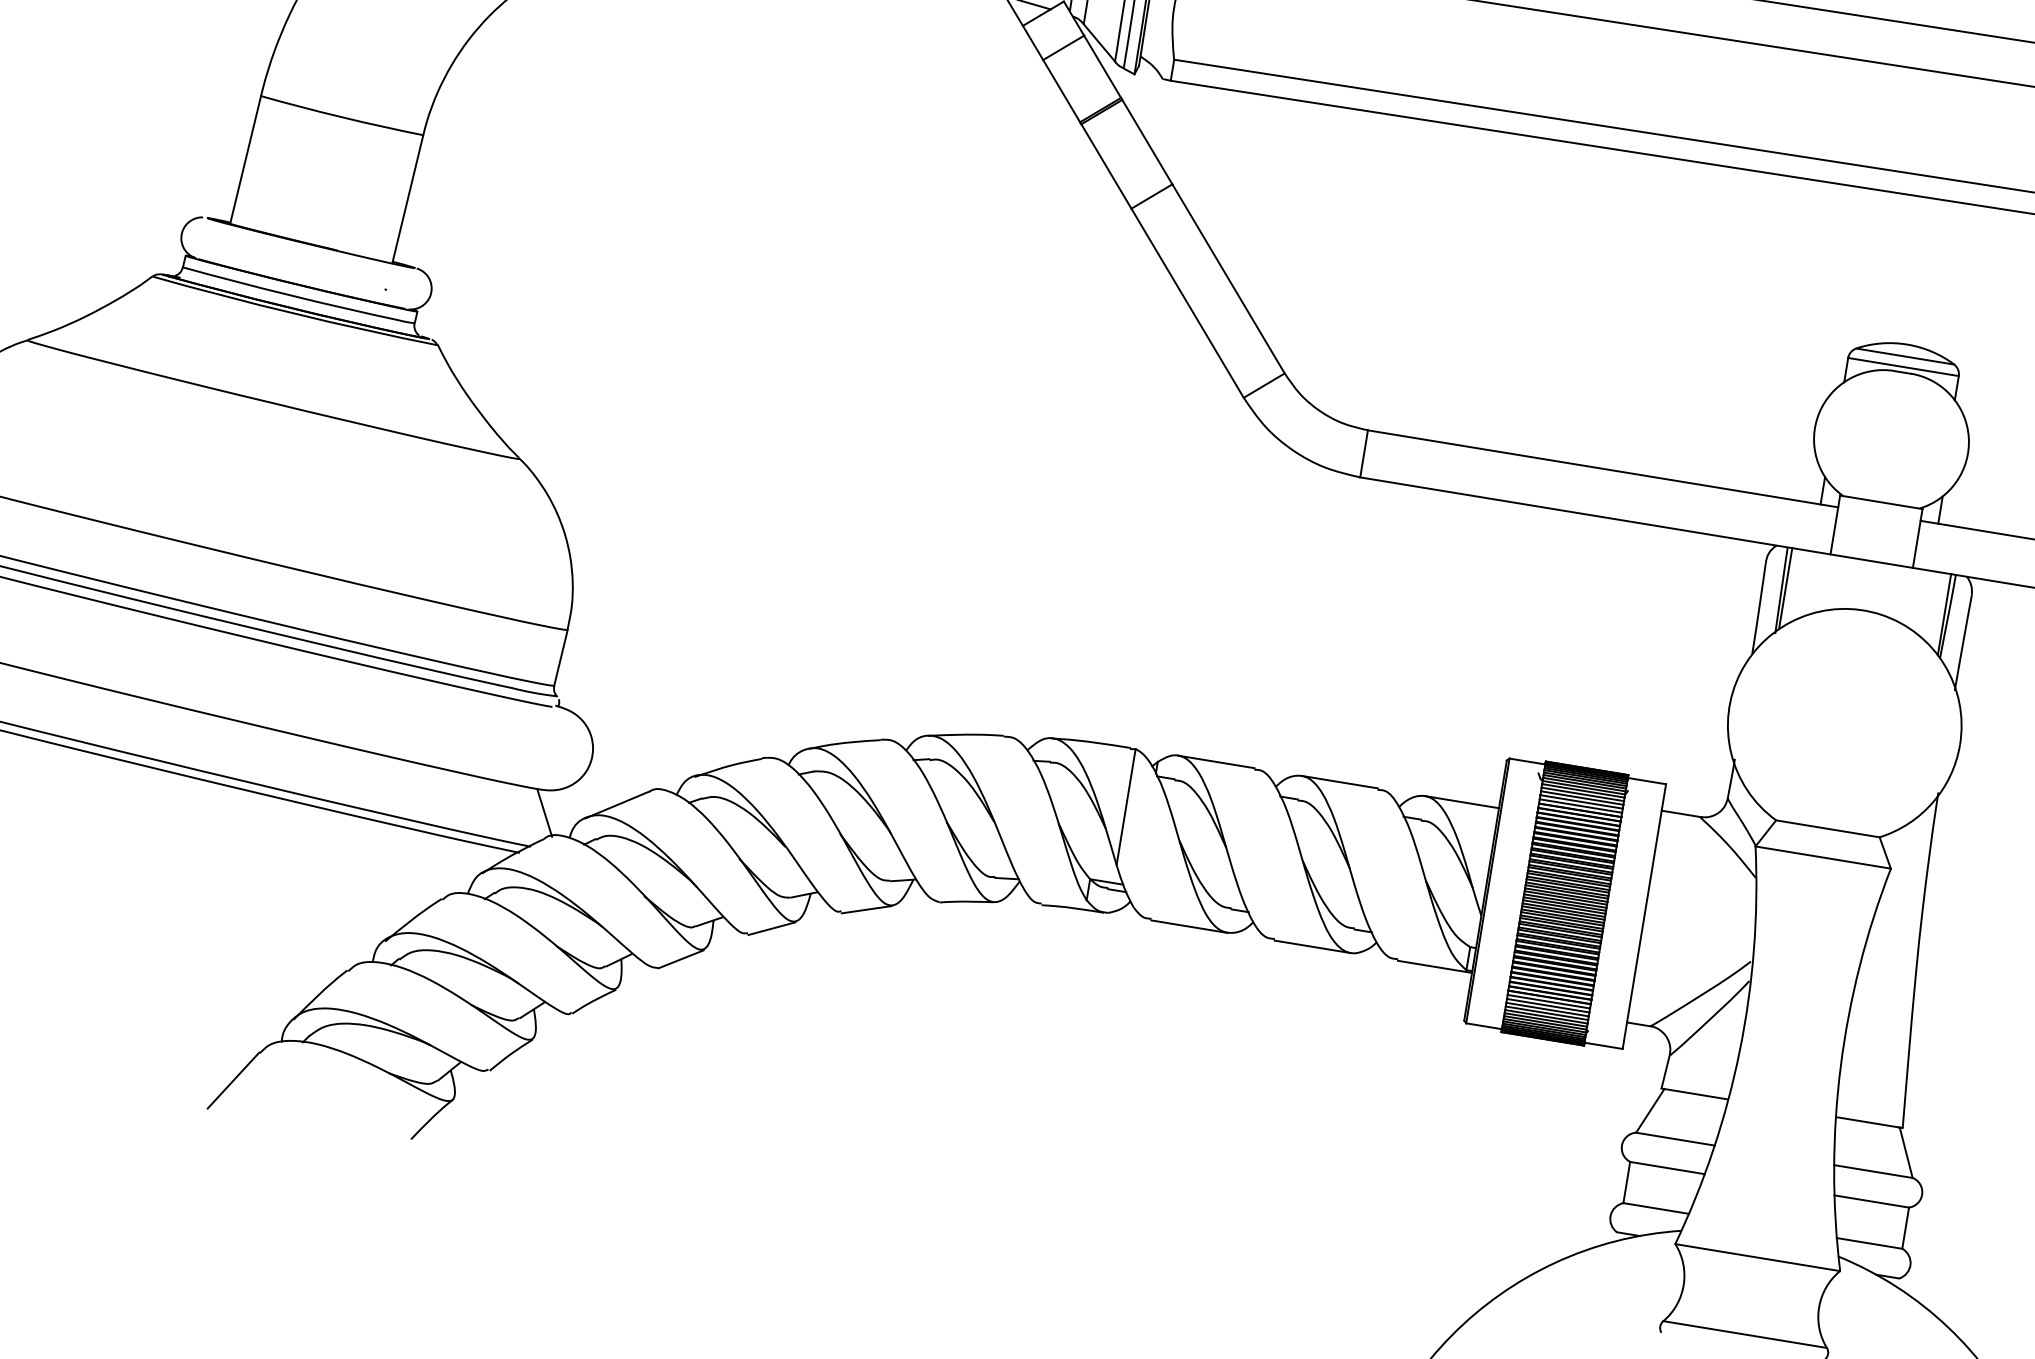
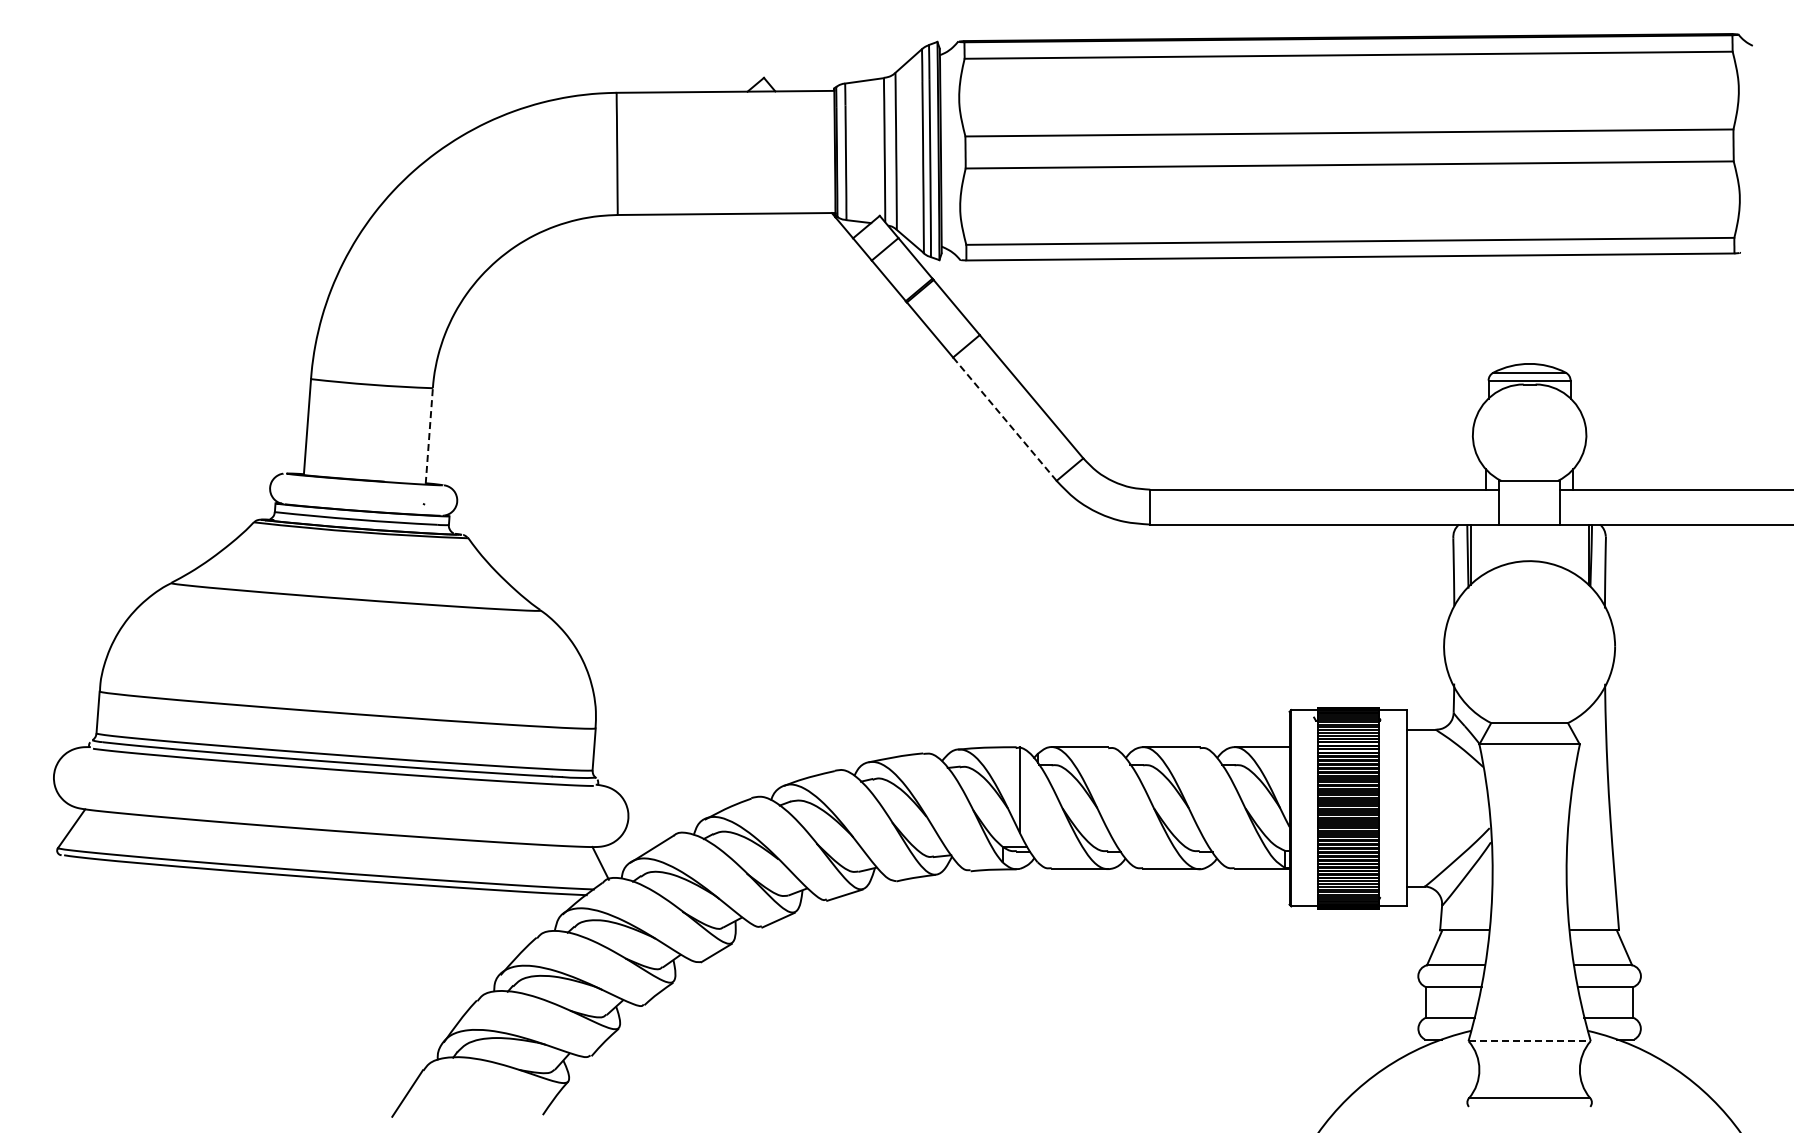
line: (408, 199) -> (429, 436), solid -> dashed
line: (1187, 303) -> (1004, 419), solid -> dashed
line: (1758, 1258) -> (1530, 1041), solid -> dashed

